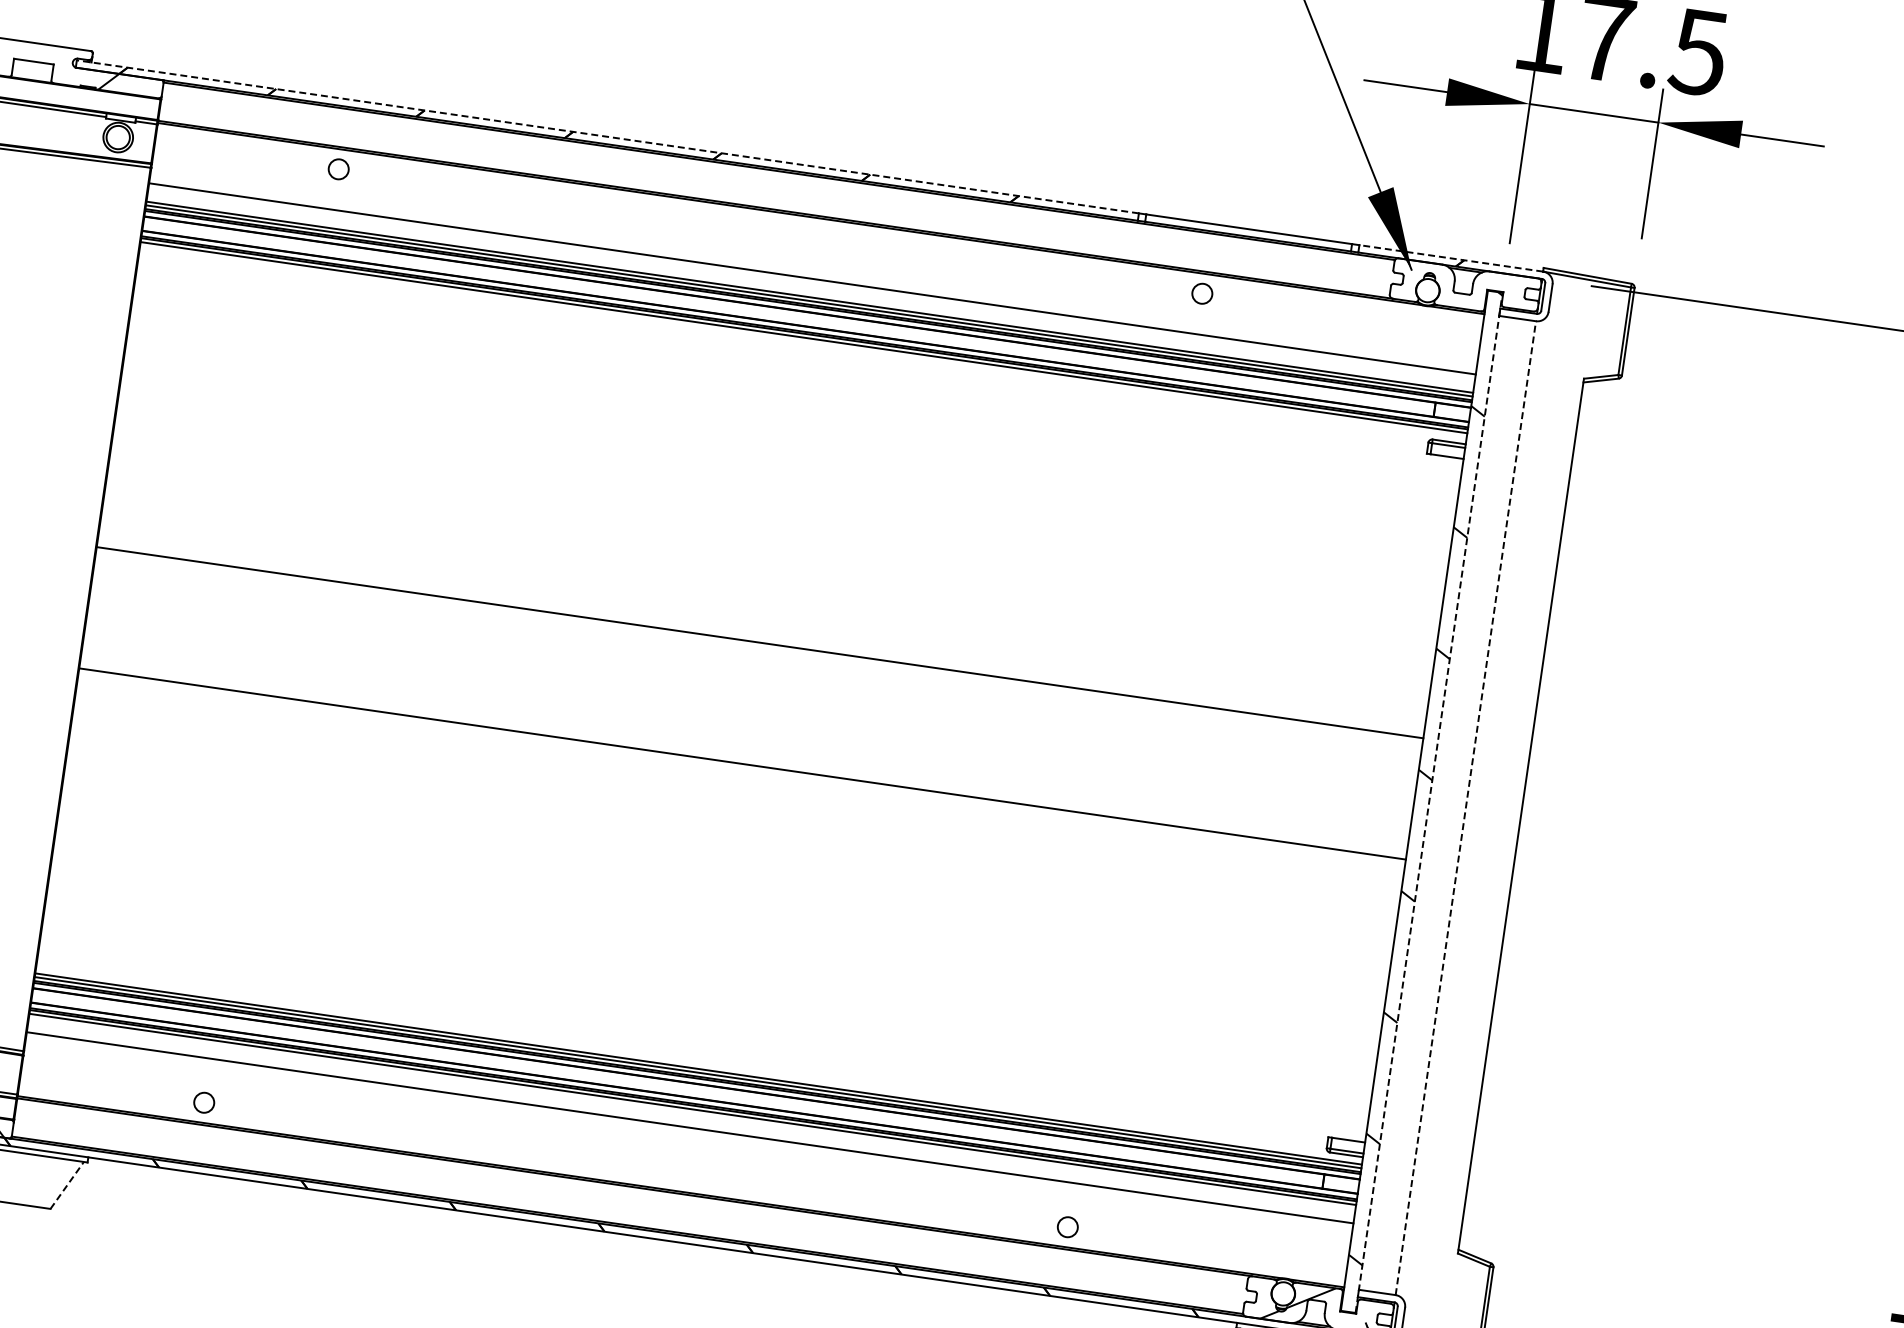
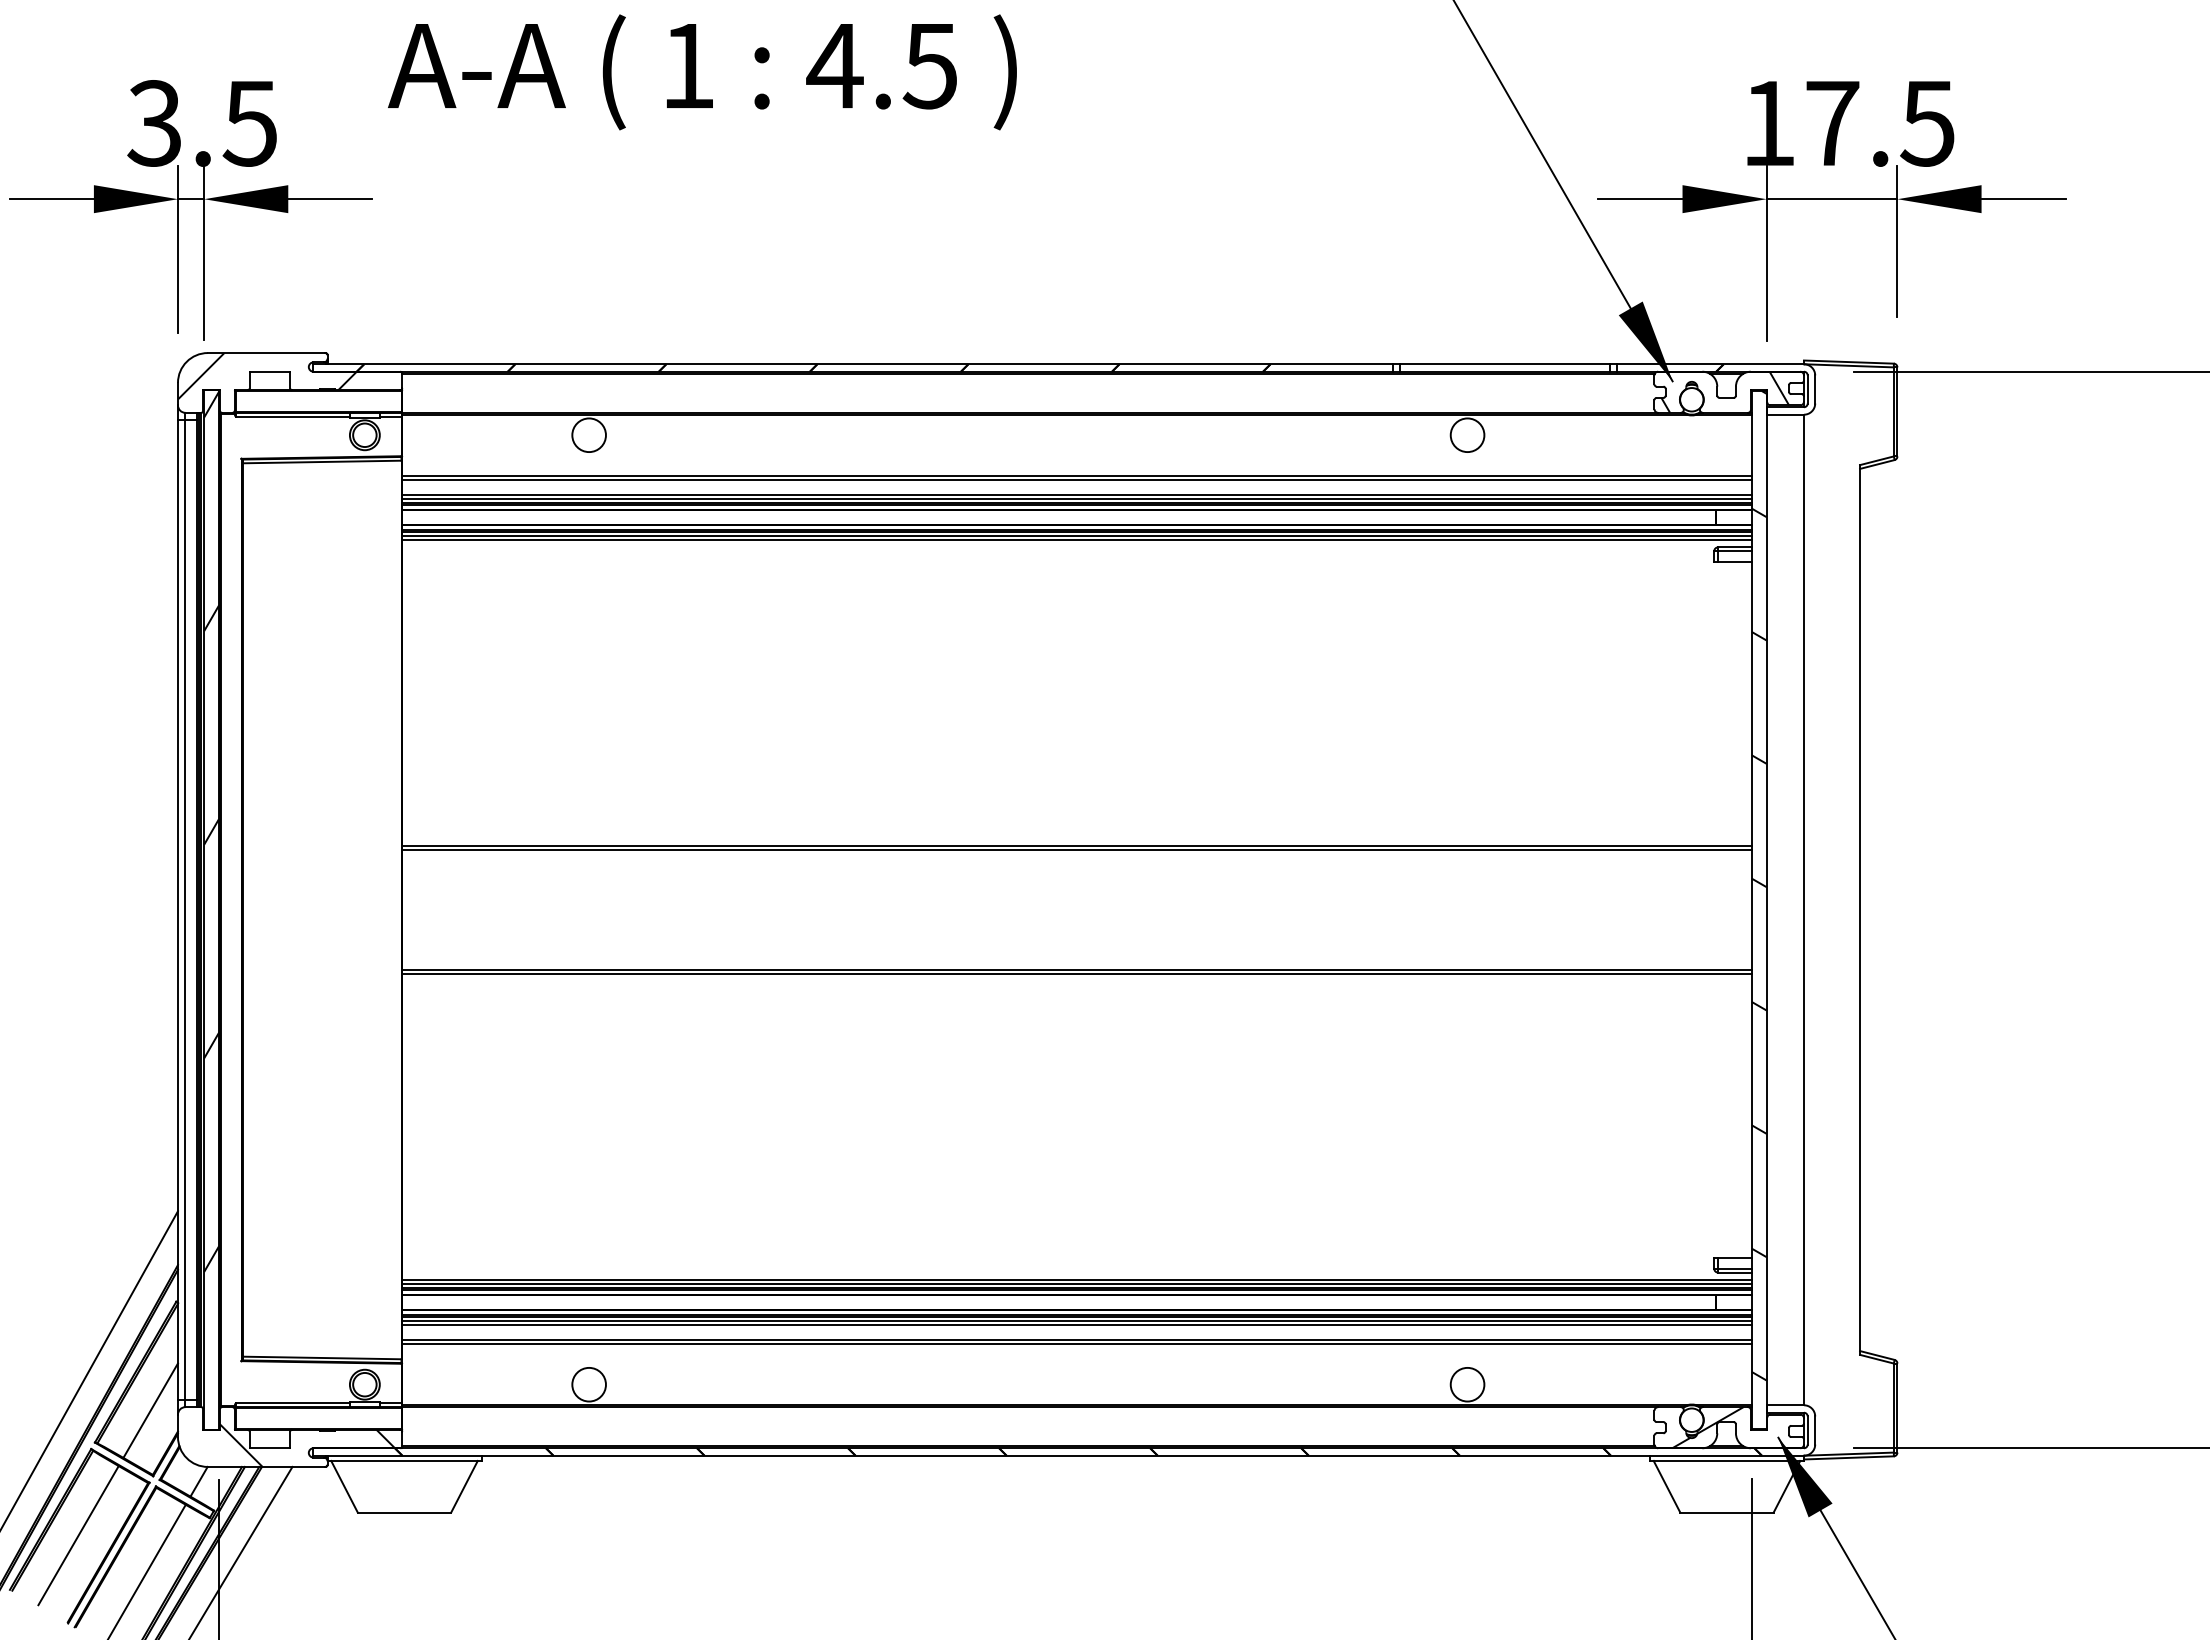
line: (607, 137) -> (852, 364), dashed -> solid
circle: (338, 169) -> (588, 435), size x1.67
line: (1451, 258) -> (1710, 364), dashed -> solid
line: (811, 282) -> (1076, 480), added
hatch: (1462, 287) -> (1725, 391), added
circle: (1202, 294) -> (1467, 435), size x1.67
line: (803, 340) -> (1076, 539), added
line: (759, 646) -> (1076, 850), added
line: (741, 767) -> (1076, 973), added
line: (1428, 803) -> (1766, 910), dashed -> solid
line: (1465, 807) -> (1803, 909), dashed -> solid
circle: (203, 1102) -> (588, 1384), size x1.67
line: (691, 1112) -> (1076, 1324), added
line: (689, 1131) -> (1076, 1343), added
line: (67, 1185) -> (464, 1486), dashed -> solid
circle: (1067, 1227) -> (1467, 1384), size x1.67

